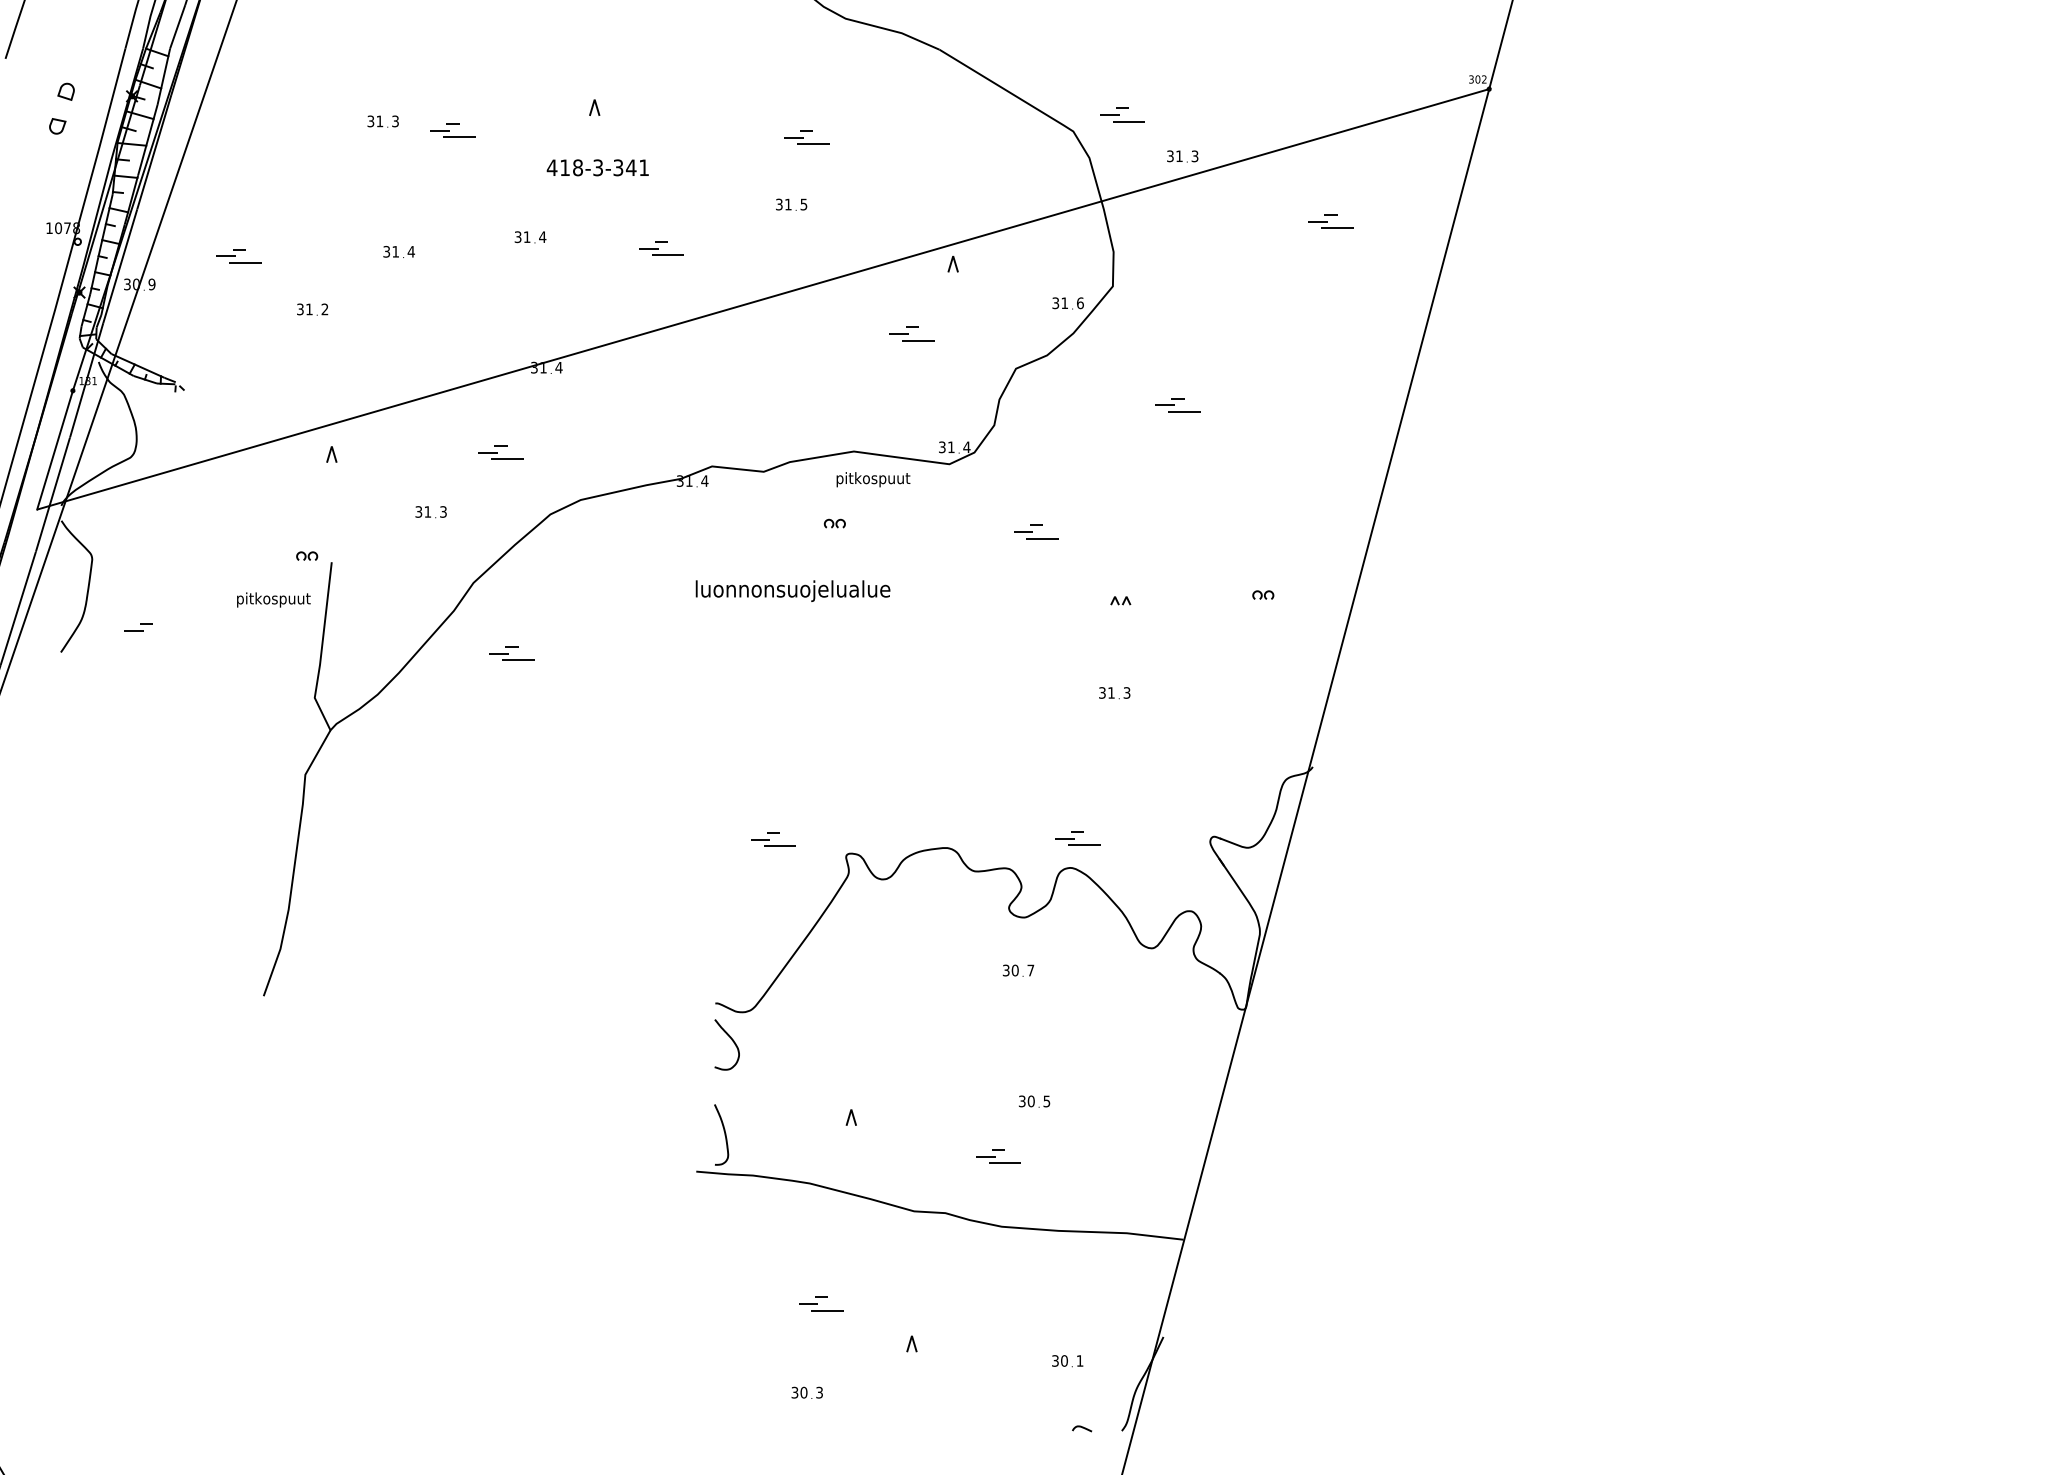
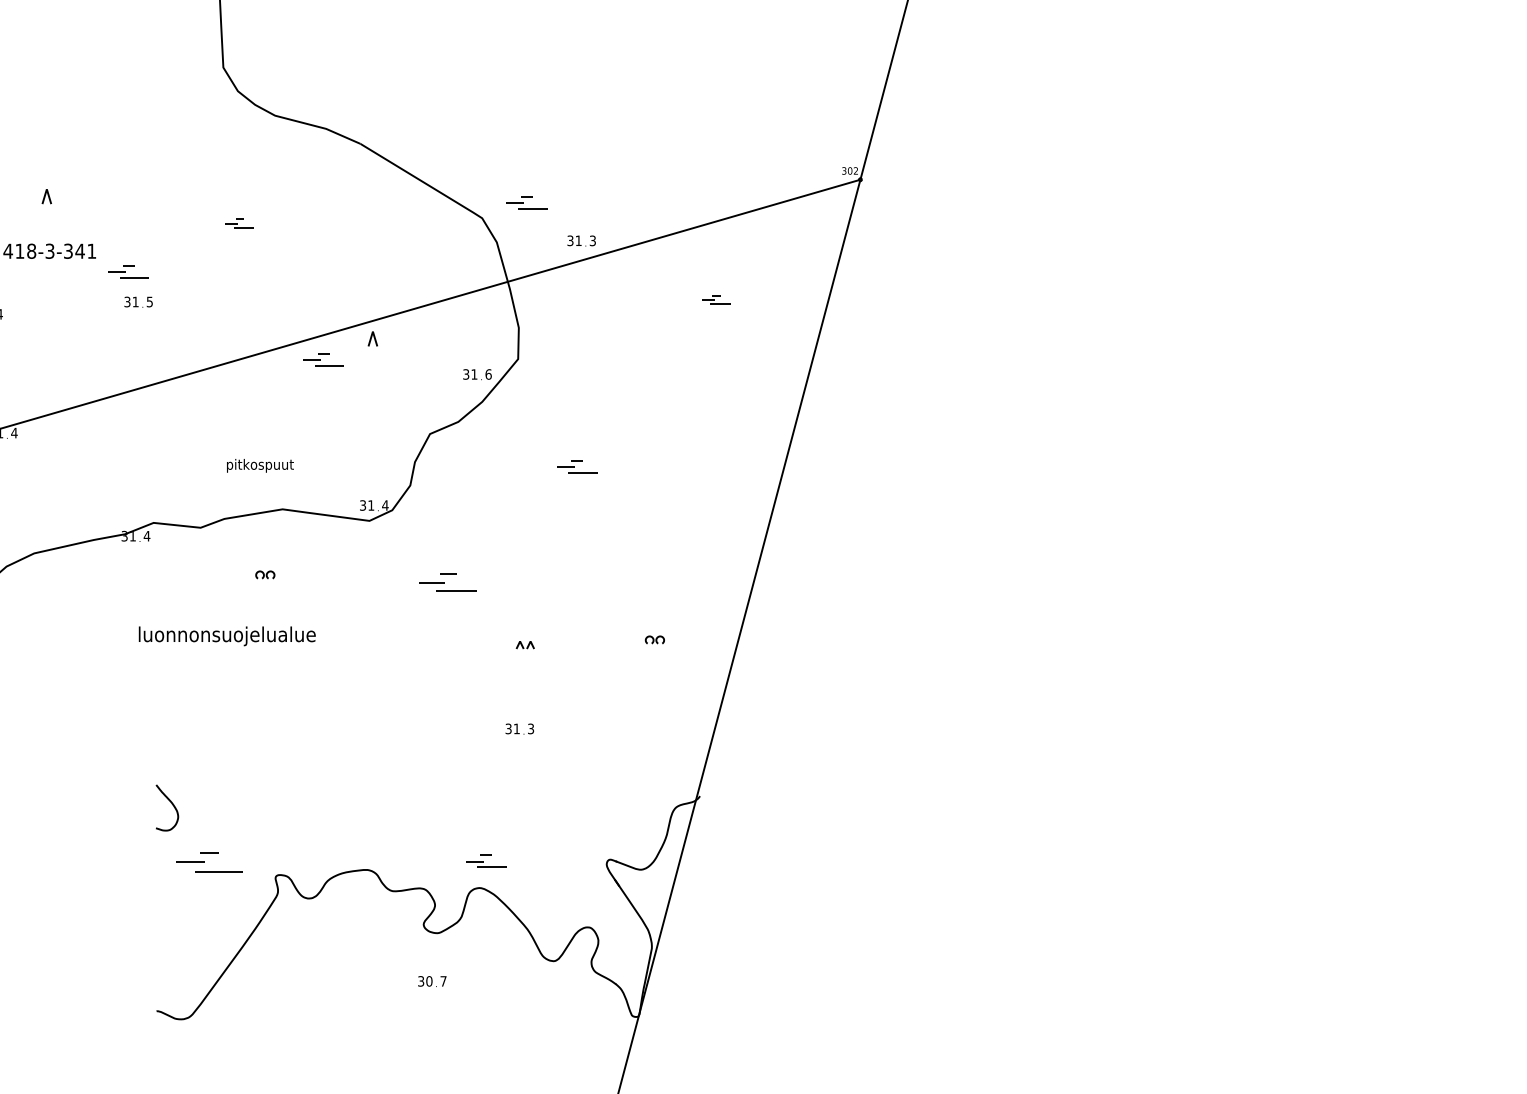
part: (806, 137) -> (239, 223), size x0.7
text: (791, 204) -> (138, 301), moved
part: (1330, 221) -> (716, 300), size x0.7
part: (661, 248) -> (128, 271), moved
part: (911, 333) -> (323, 359), moved
text: (873, 479) -> (260, 465), moved
part: (1036, 531) -> (448, 582), size x1.4
part: (773, 839) -> (209, 862), size x1.6
curve: (731, 1040) -> (171, 803), moved

